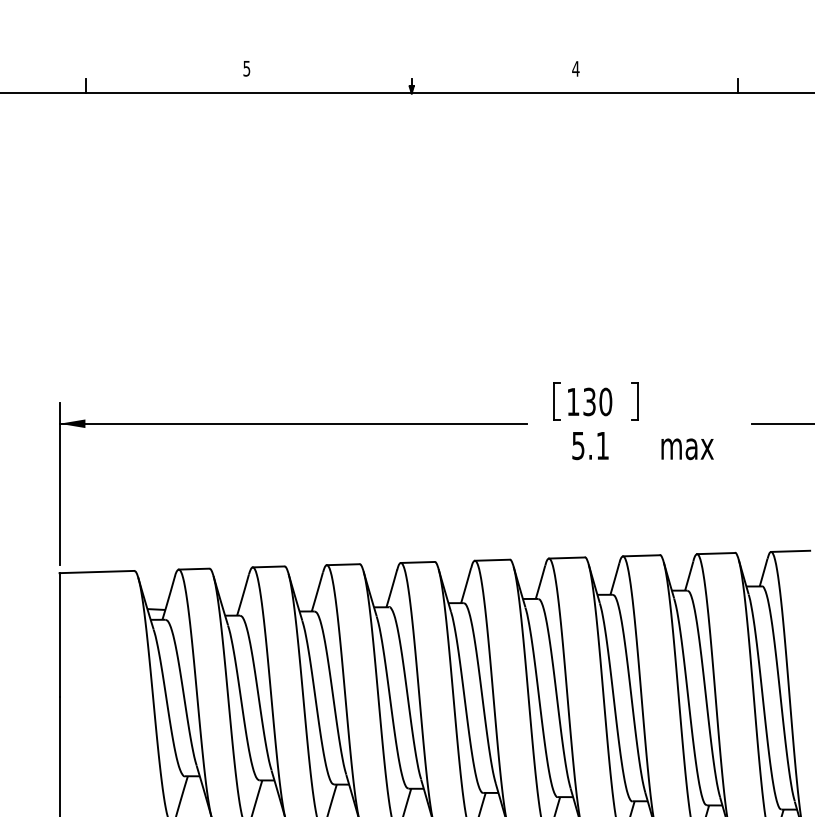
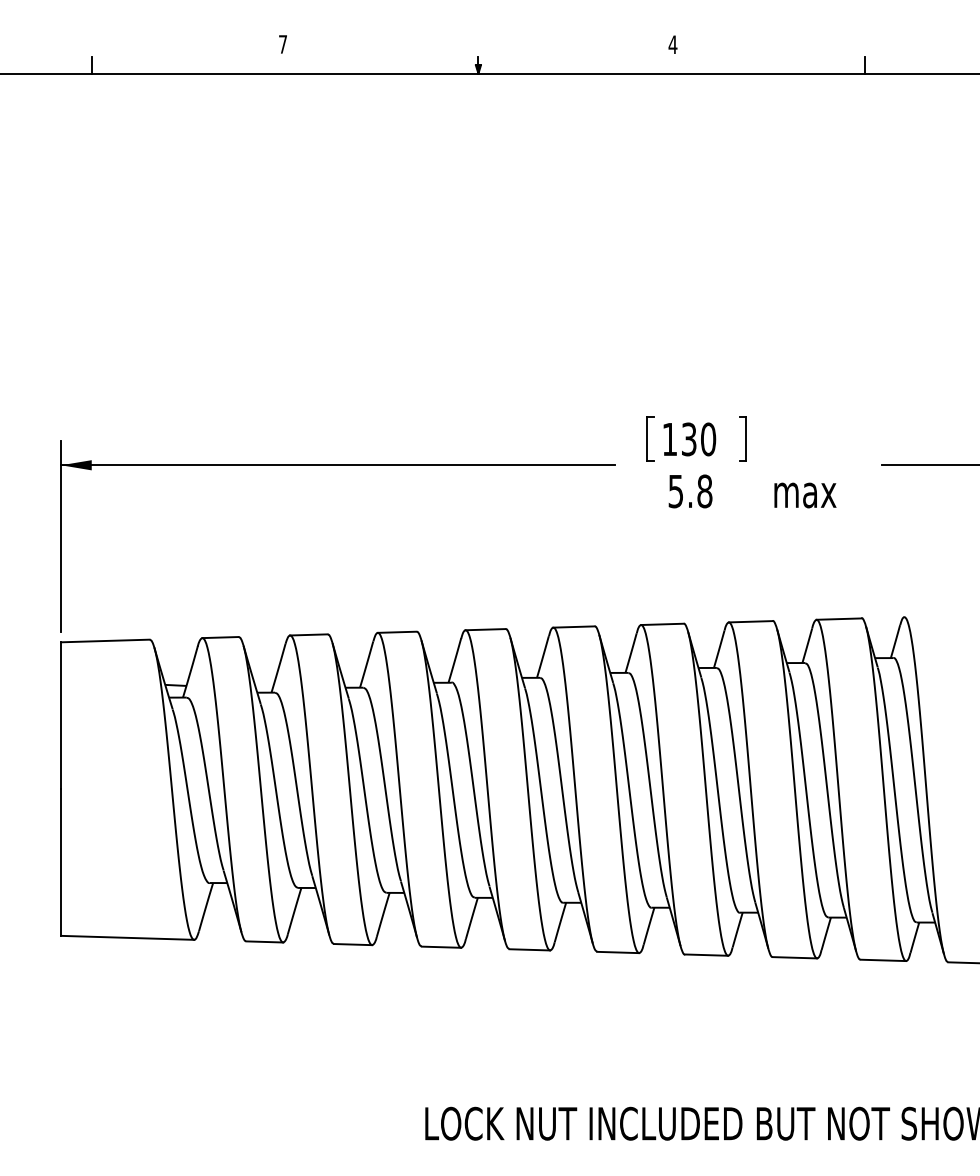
text: (246, 68) -> (282, 44), 5 -> 7
text: (602, 445) -> (704, 491), 5.1 -> 5.8
line: (790, 551) -> (927, 616), removed

